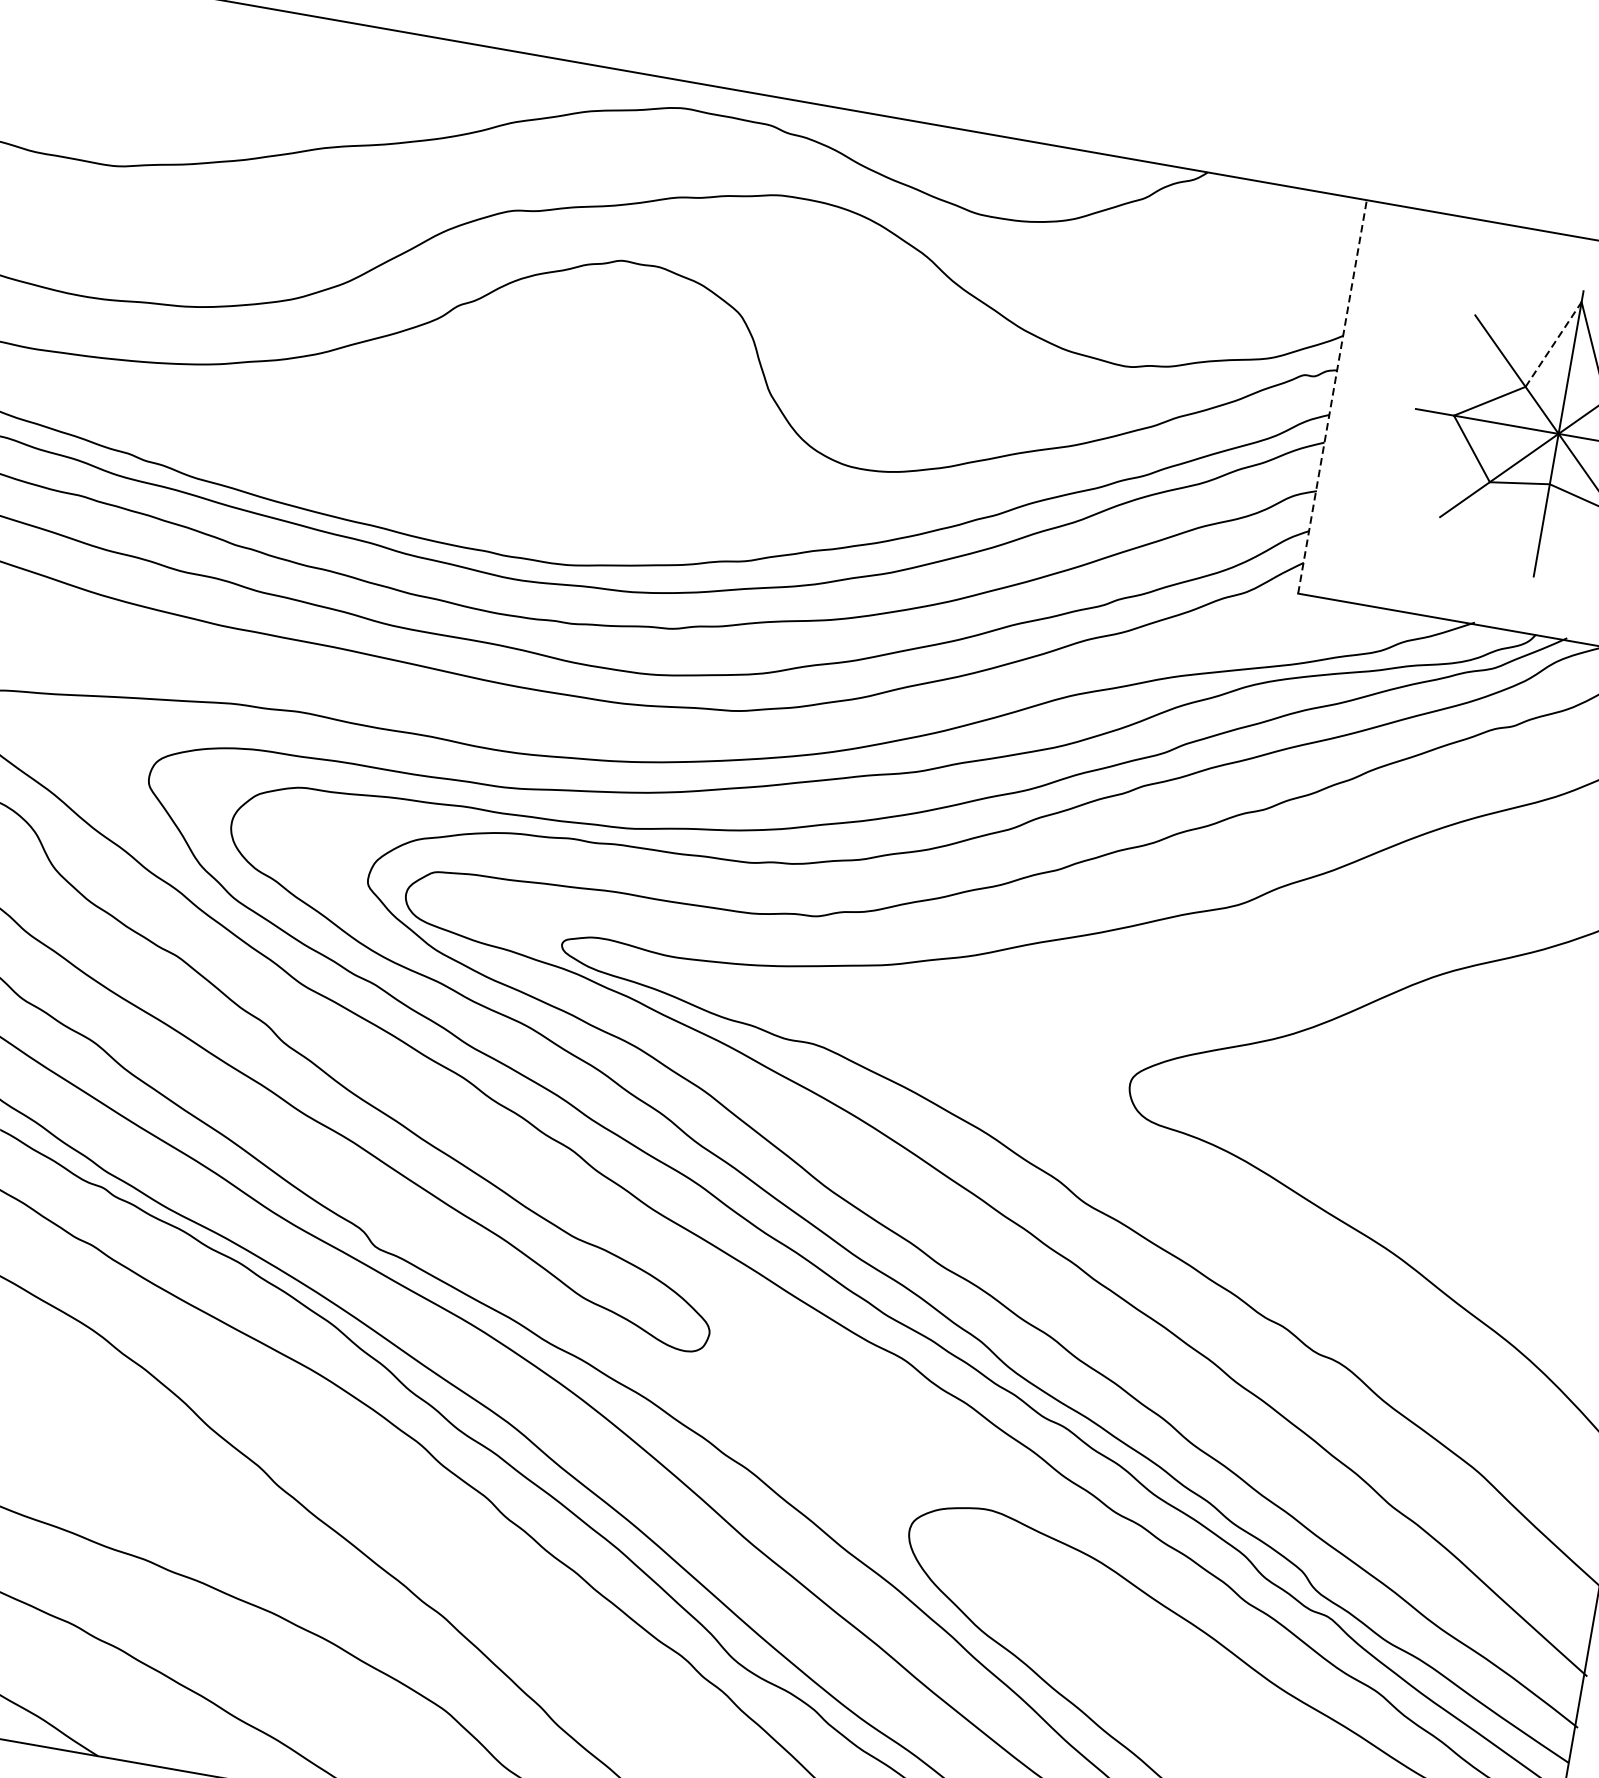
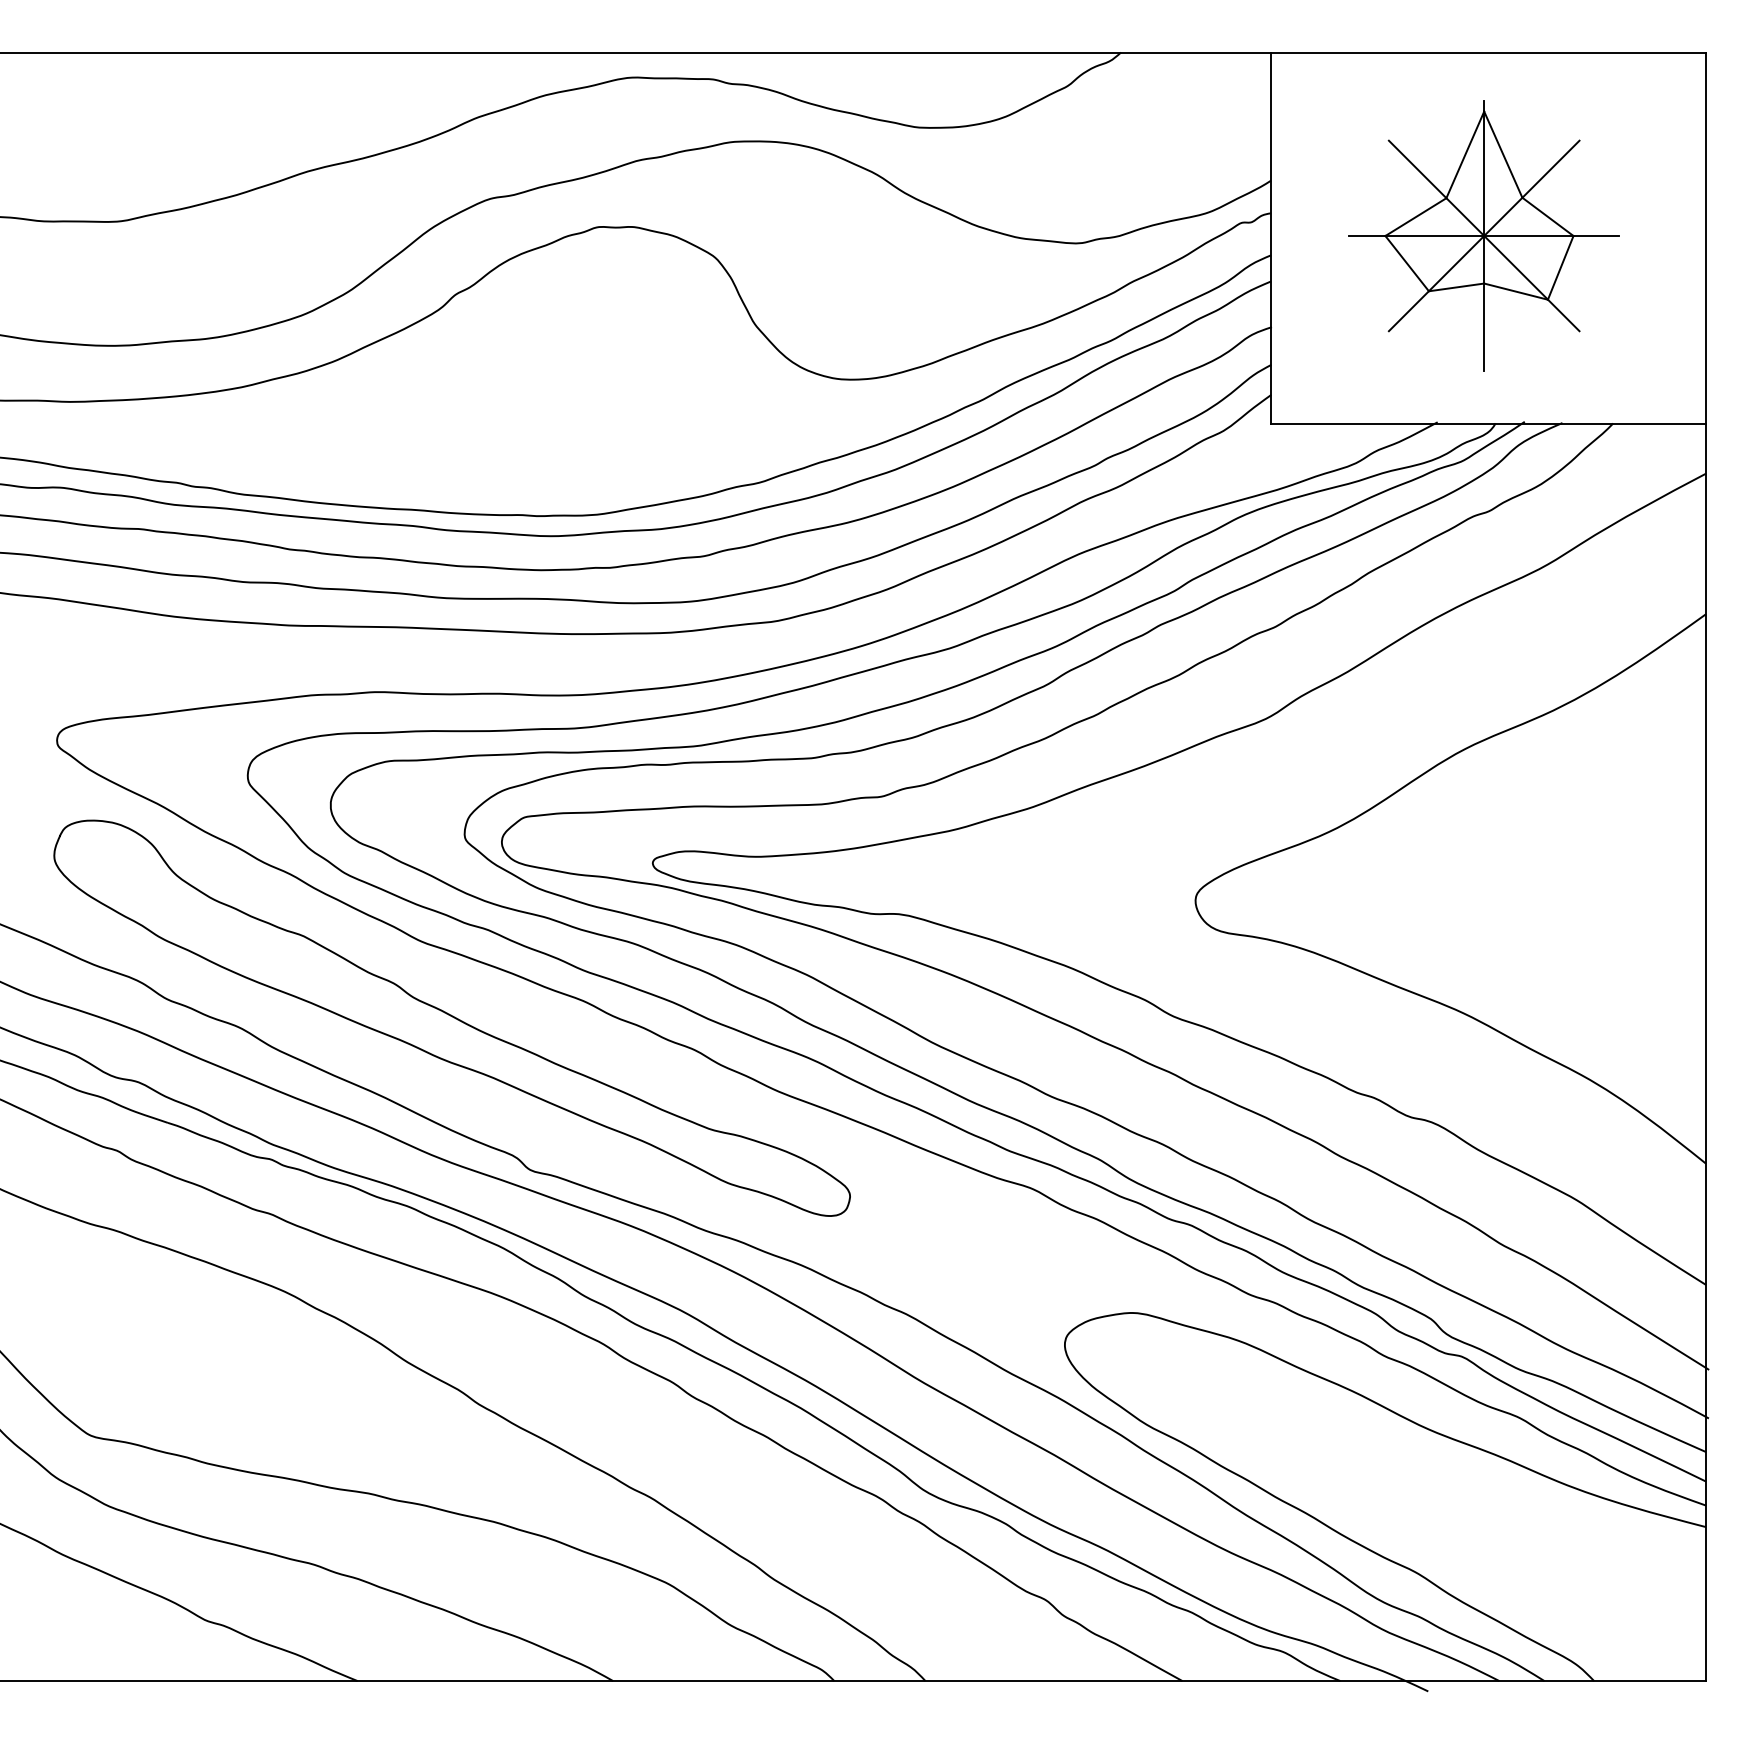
line: (1553, 344) -> (1465, 154), dashed -> solid
line: (1332, 397) -> (1271, 238), dashed -> solid

